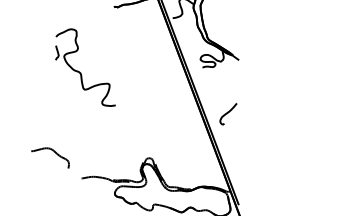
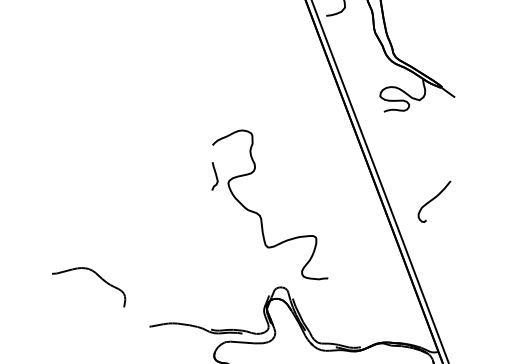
part: (81, 72) -> (261, 214), moved

